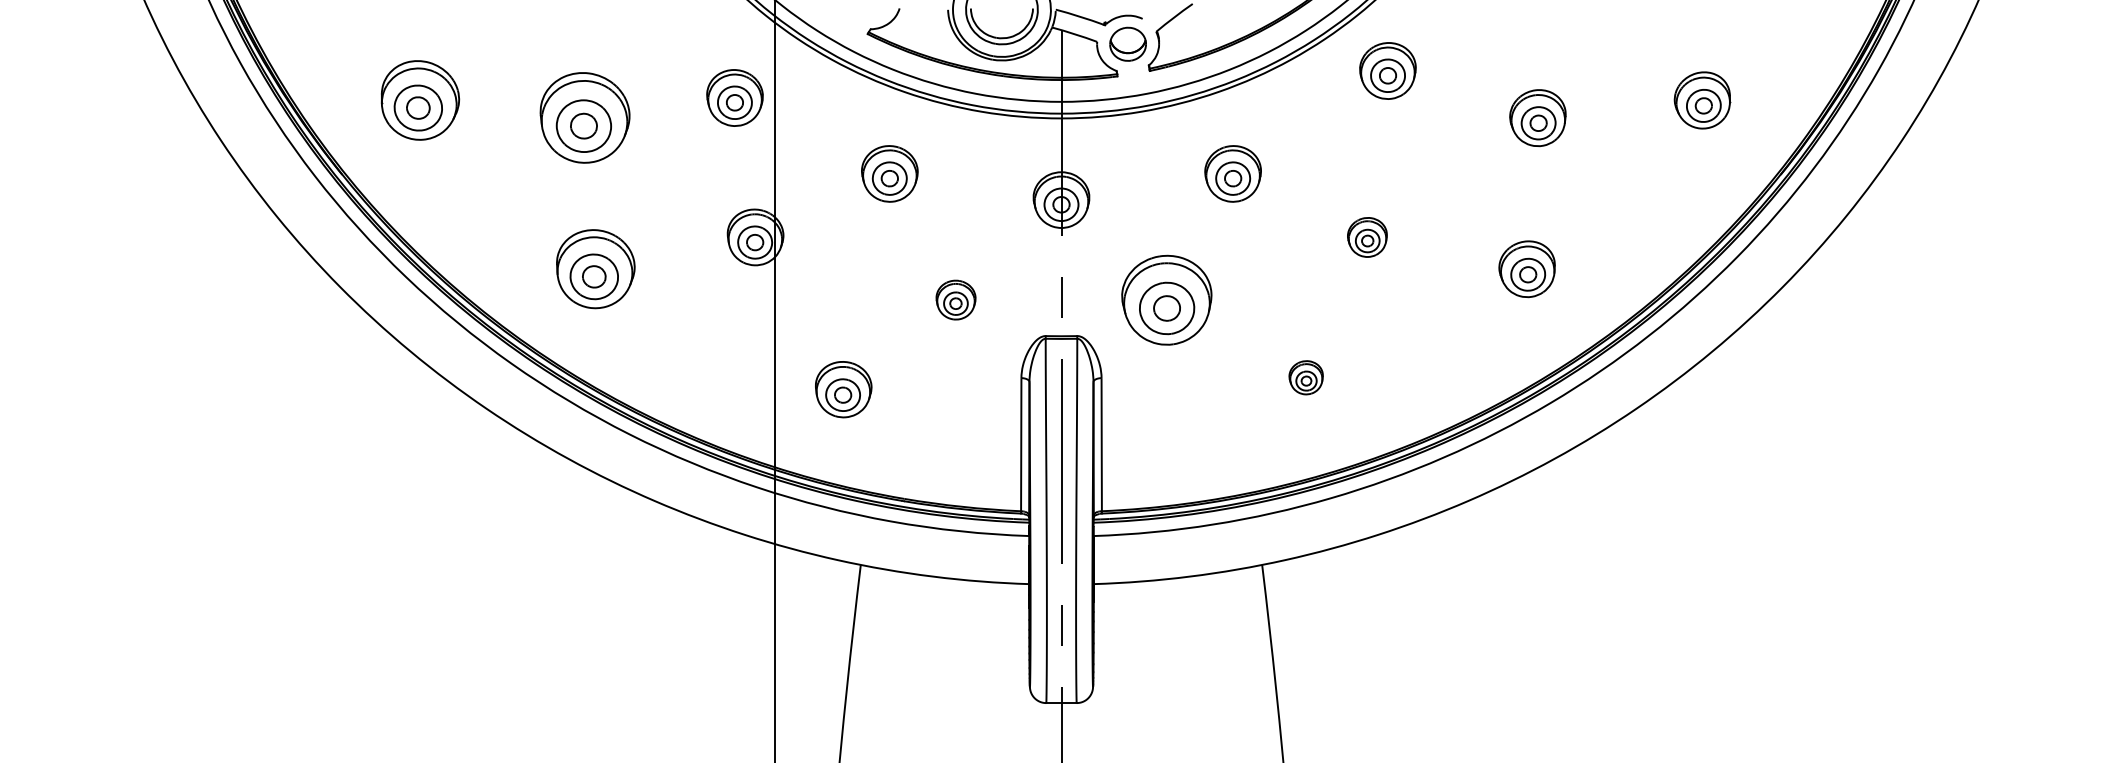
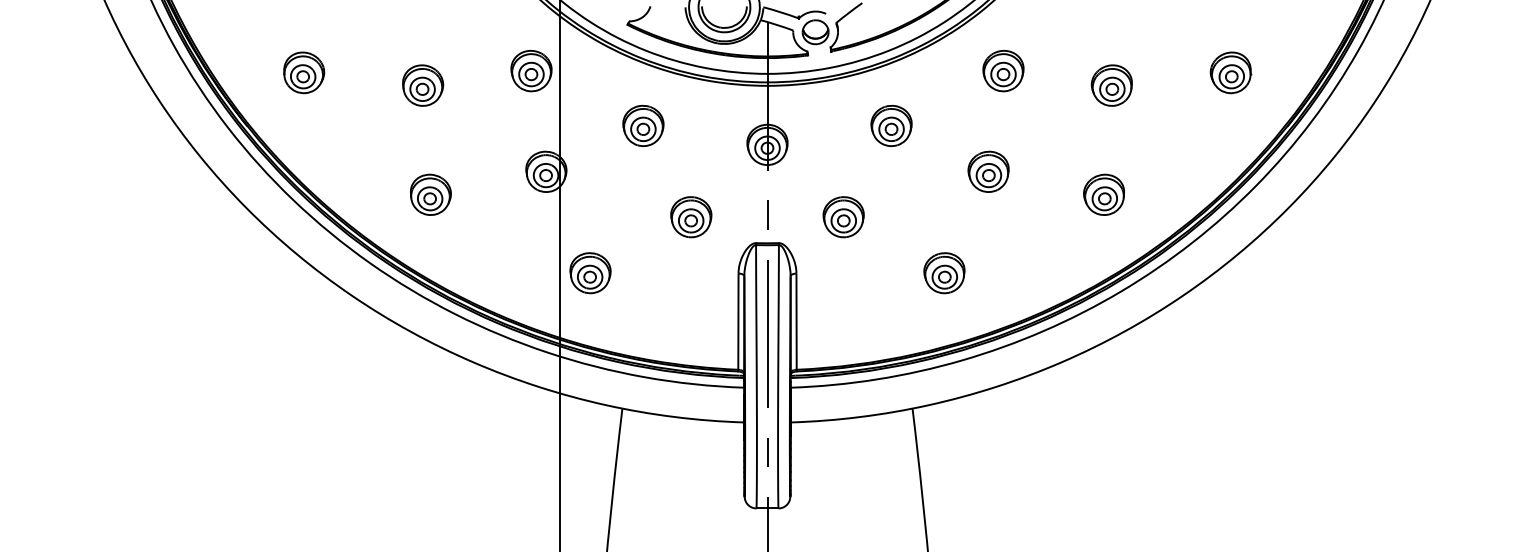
part: (1387, 70) -> (1003, 70), moved
part: (420, 100) -> (304, 72), size x0.71
part: (584, 118) -> (422, 85), size x0.62
part: (1367, 237) -> (988, 171), size x1.43
part: (595, 269) -> (430, 195), size x0.71
part: (955, 299) -> (690, 216), size x1.43
part: (1166, 299) -> (843, 216), size x0.62
part: (1305, 377) -> (943, 273), size x1.67
part: (843, 389) -> (590, 273), moved

